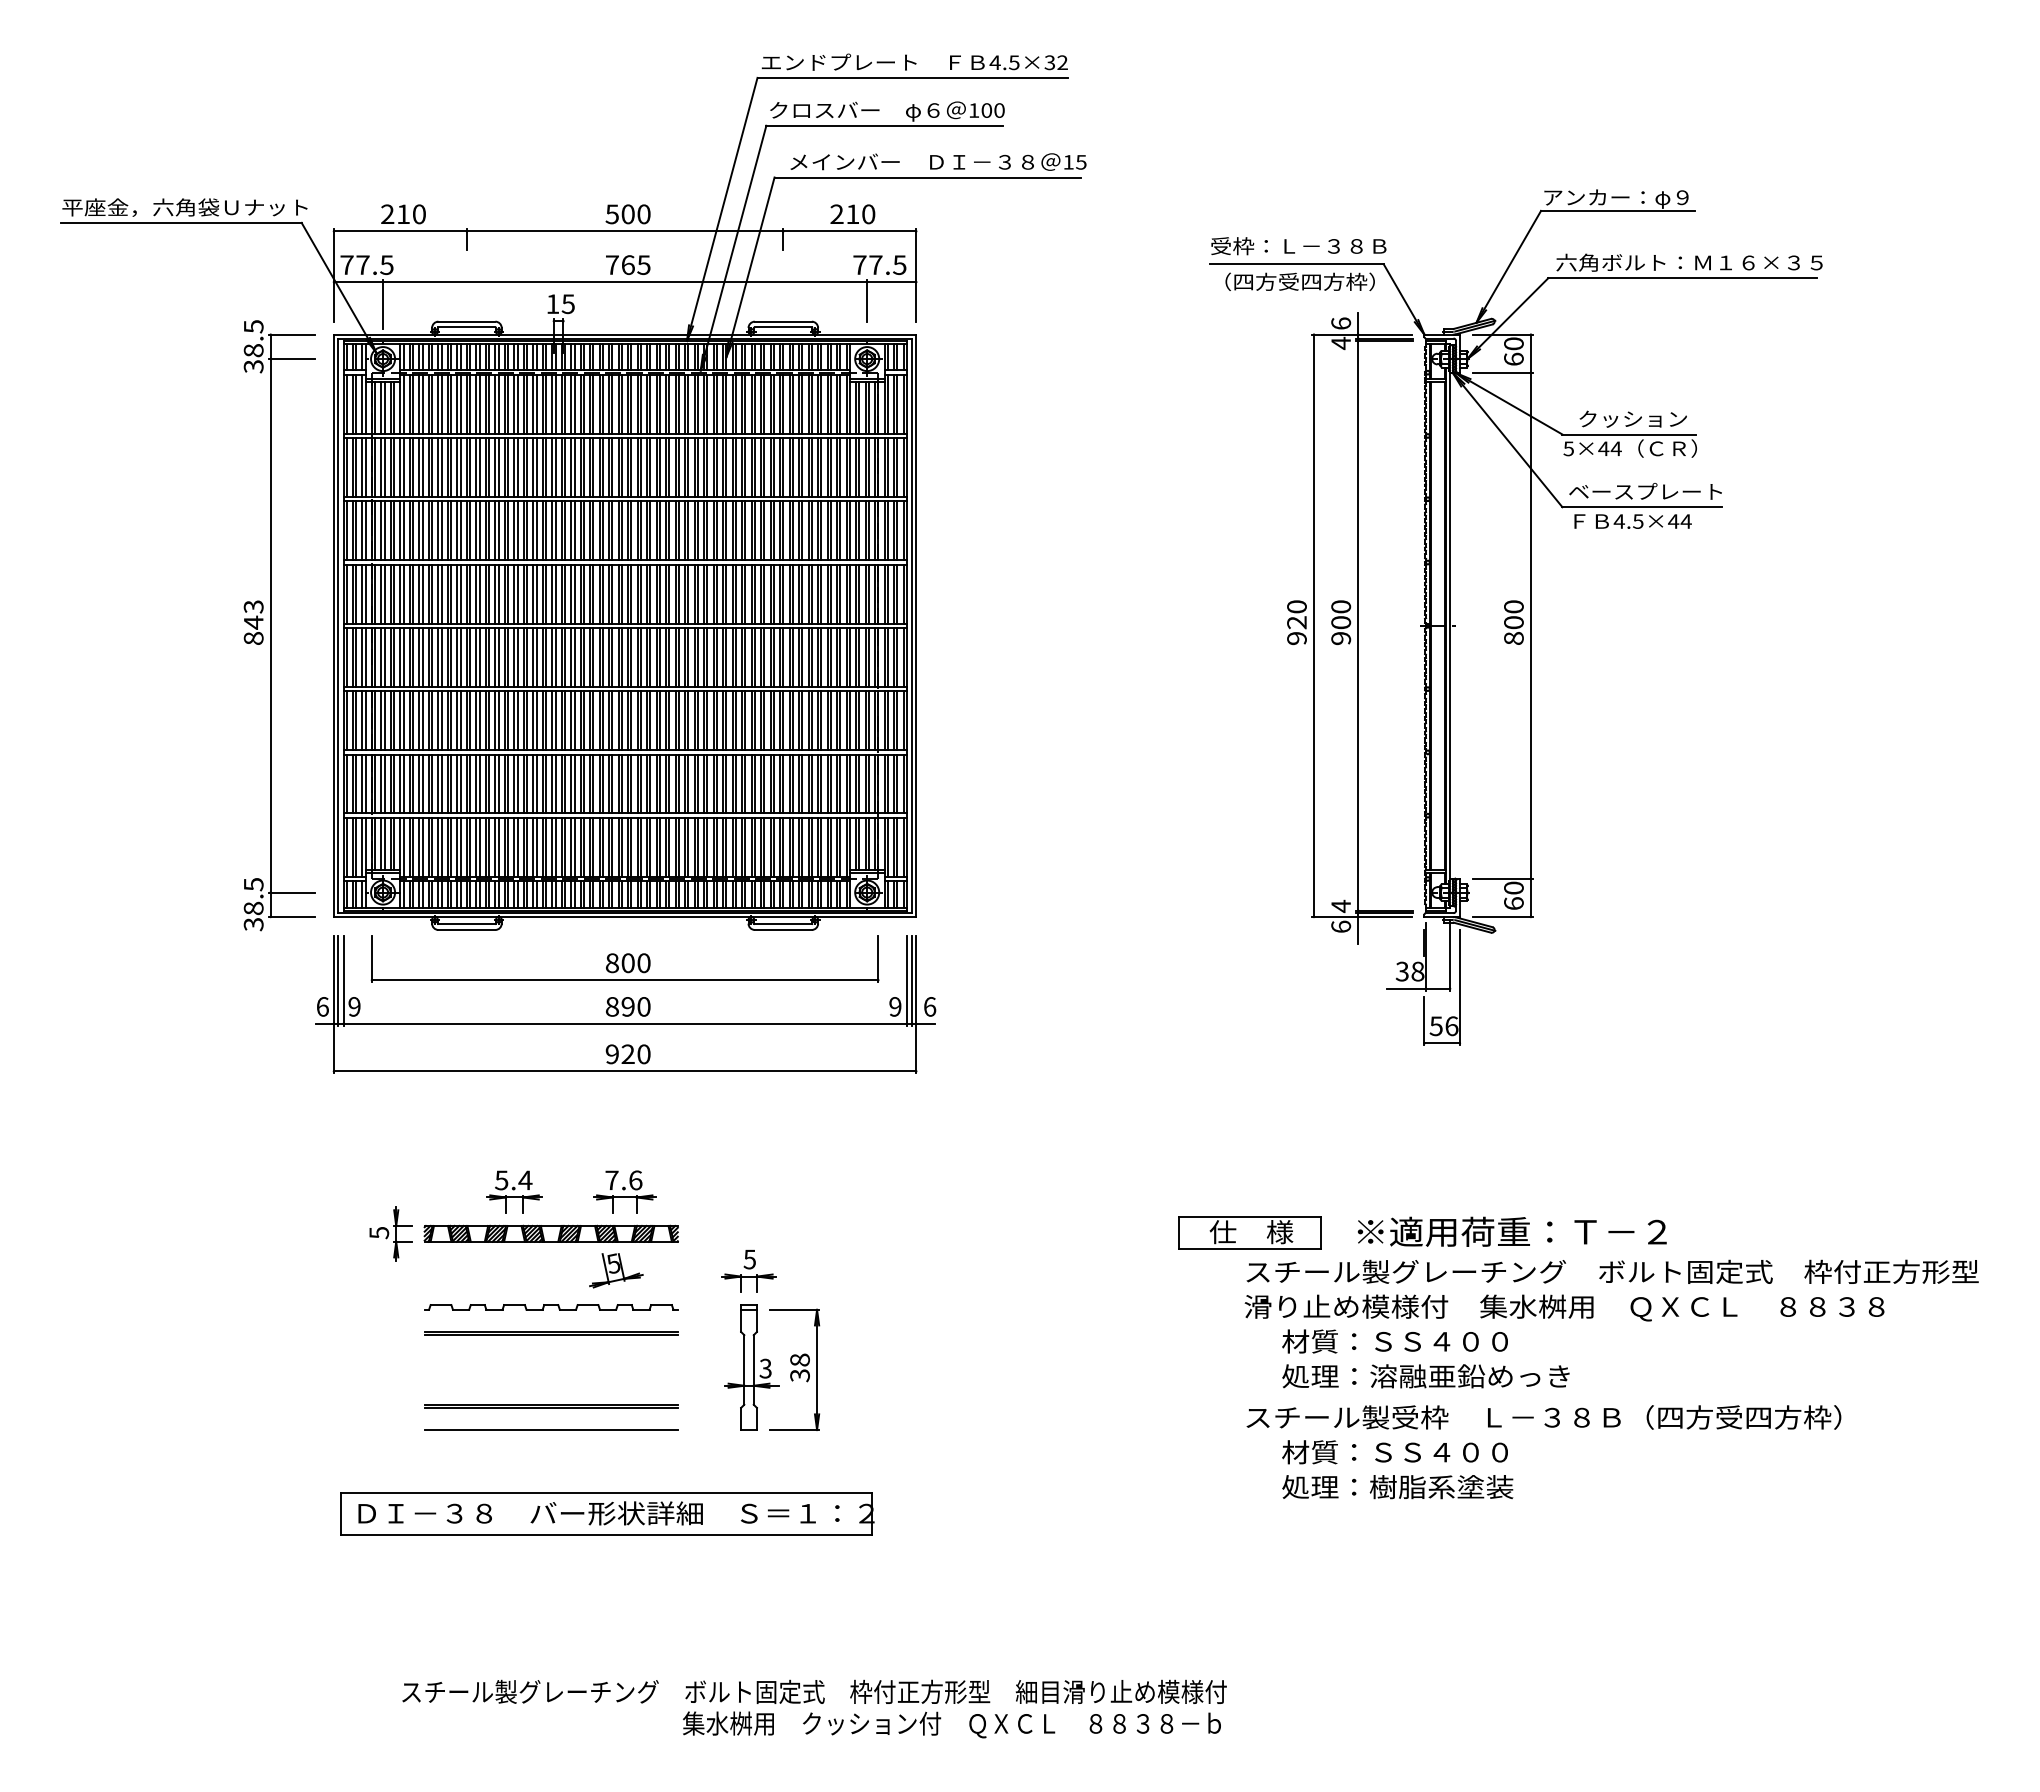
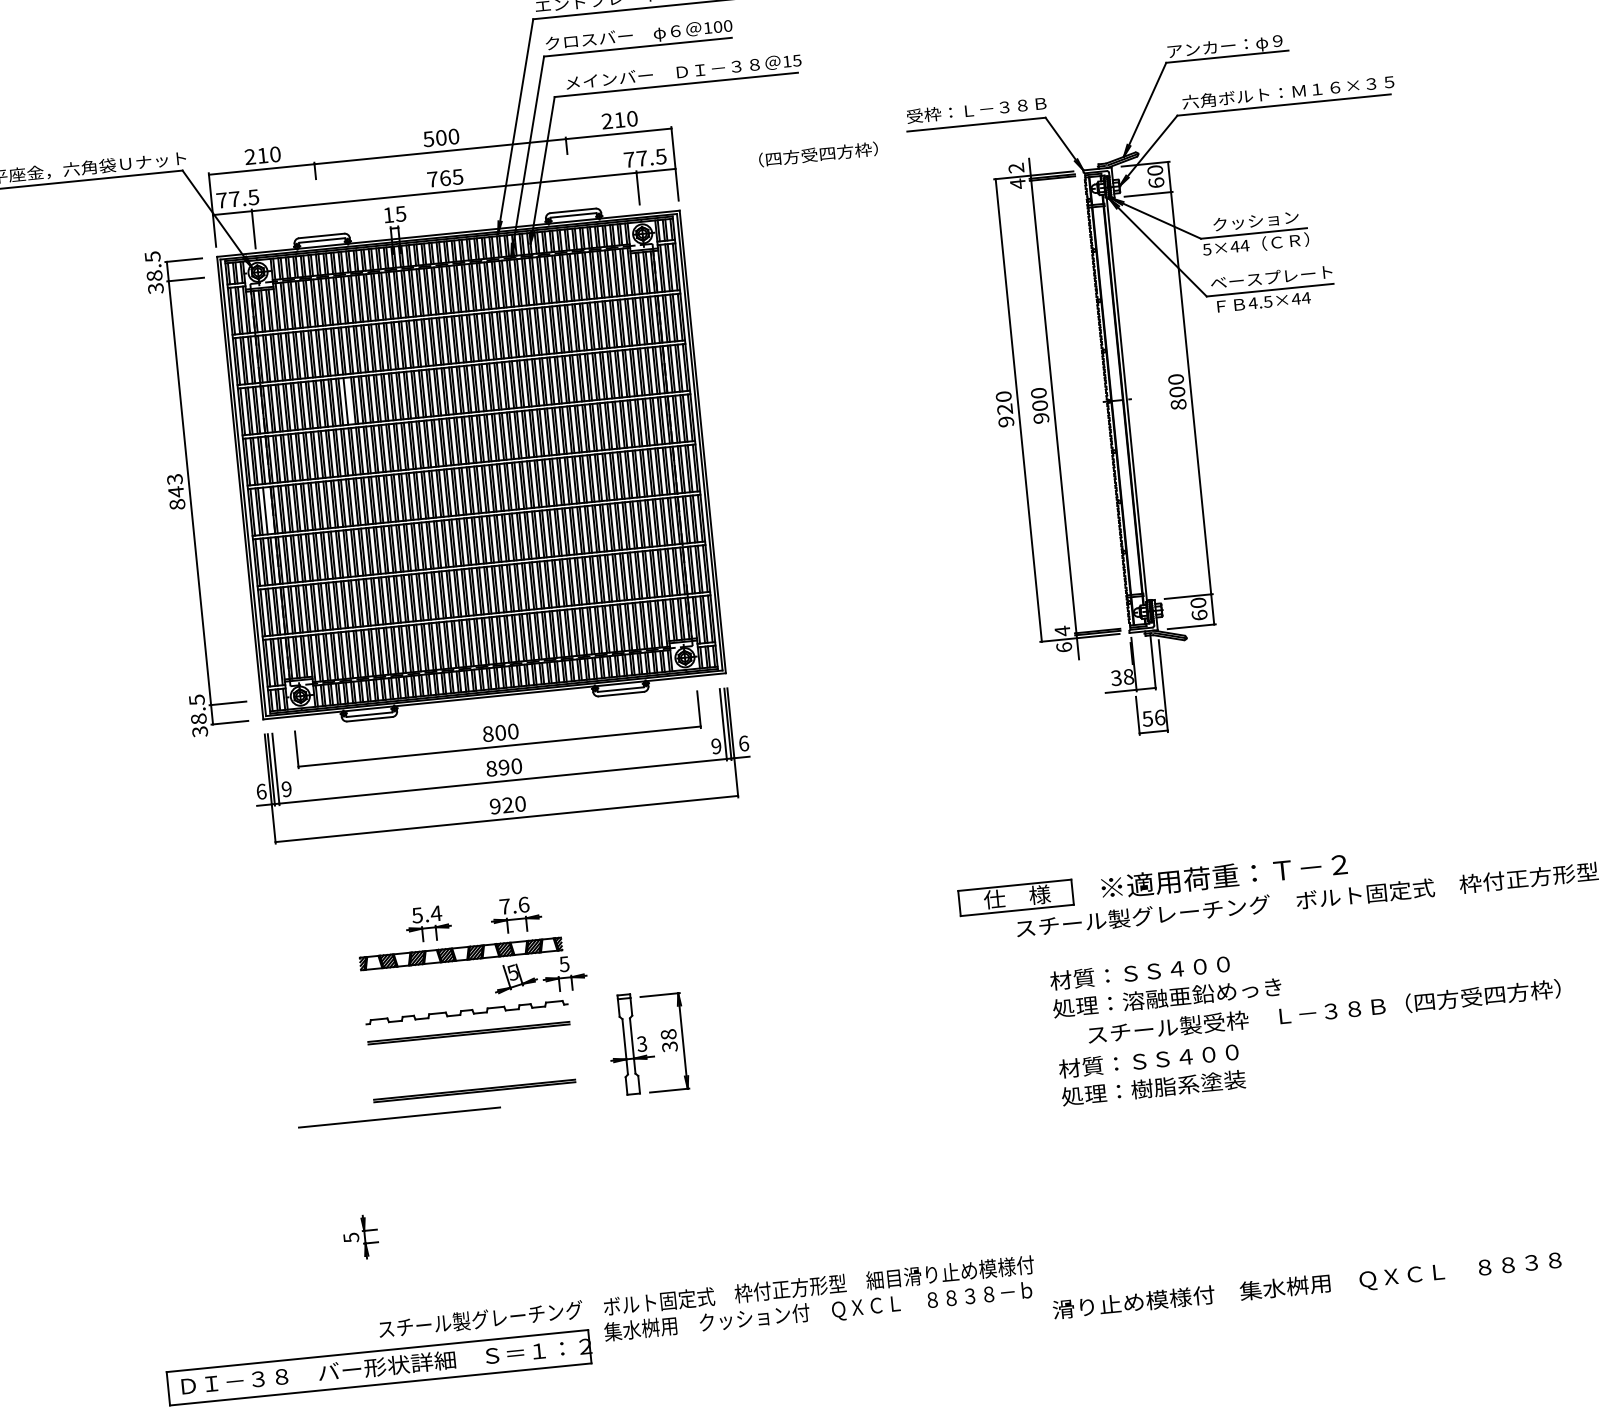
text: (1299, 281) -> (817, 154), moved
text: (1341, 323) -> (1016, 168), 6 -> 2
line: (479, 530) -> (348, 400), removed
line: (365, 657) -> (267, 510), removed
part: (390, 1233) -> (360, 1237), moved
part: (748, 1271) -> (564, 973), moved
text: (1564, 1307) -> (1307, 1285), moved
text: (1543, 1417) -> (1323, 1011), moved
line: (551, 1429) -> (399, 1117), moved
part: (607, 1513) -> (379, 1366), moved

